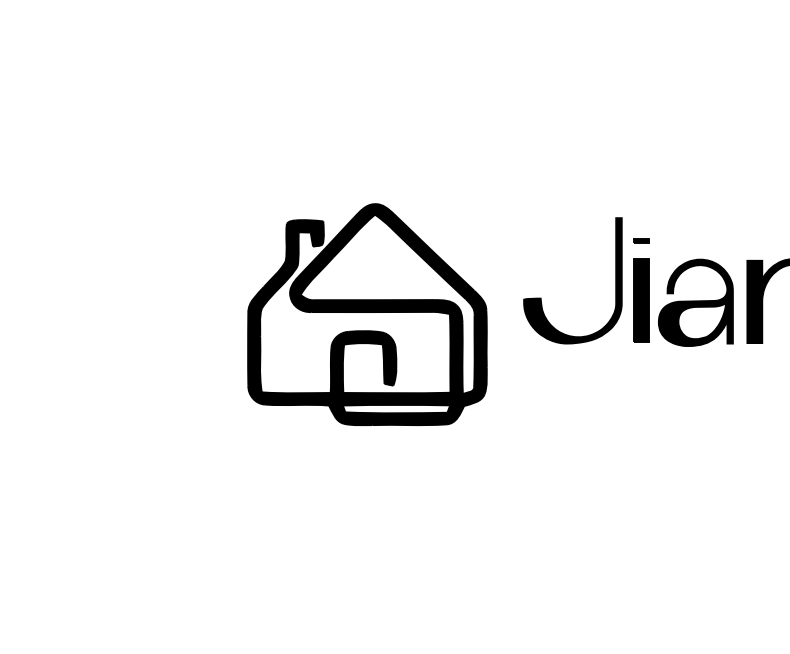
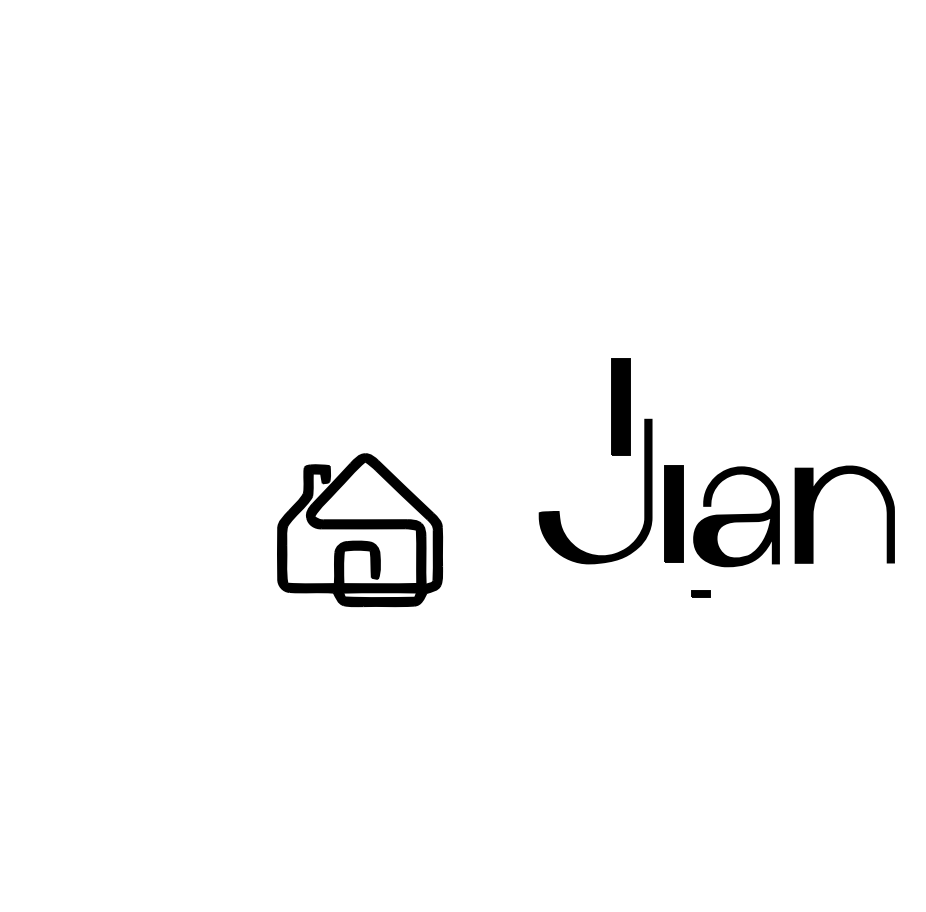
part: (594, 206) -> (620, 406), added
part: (640, 240) -> (700, 593), moved
part: (366, 313) -> (359, 529), size x0.6

